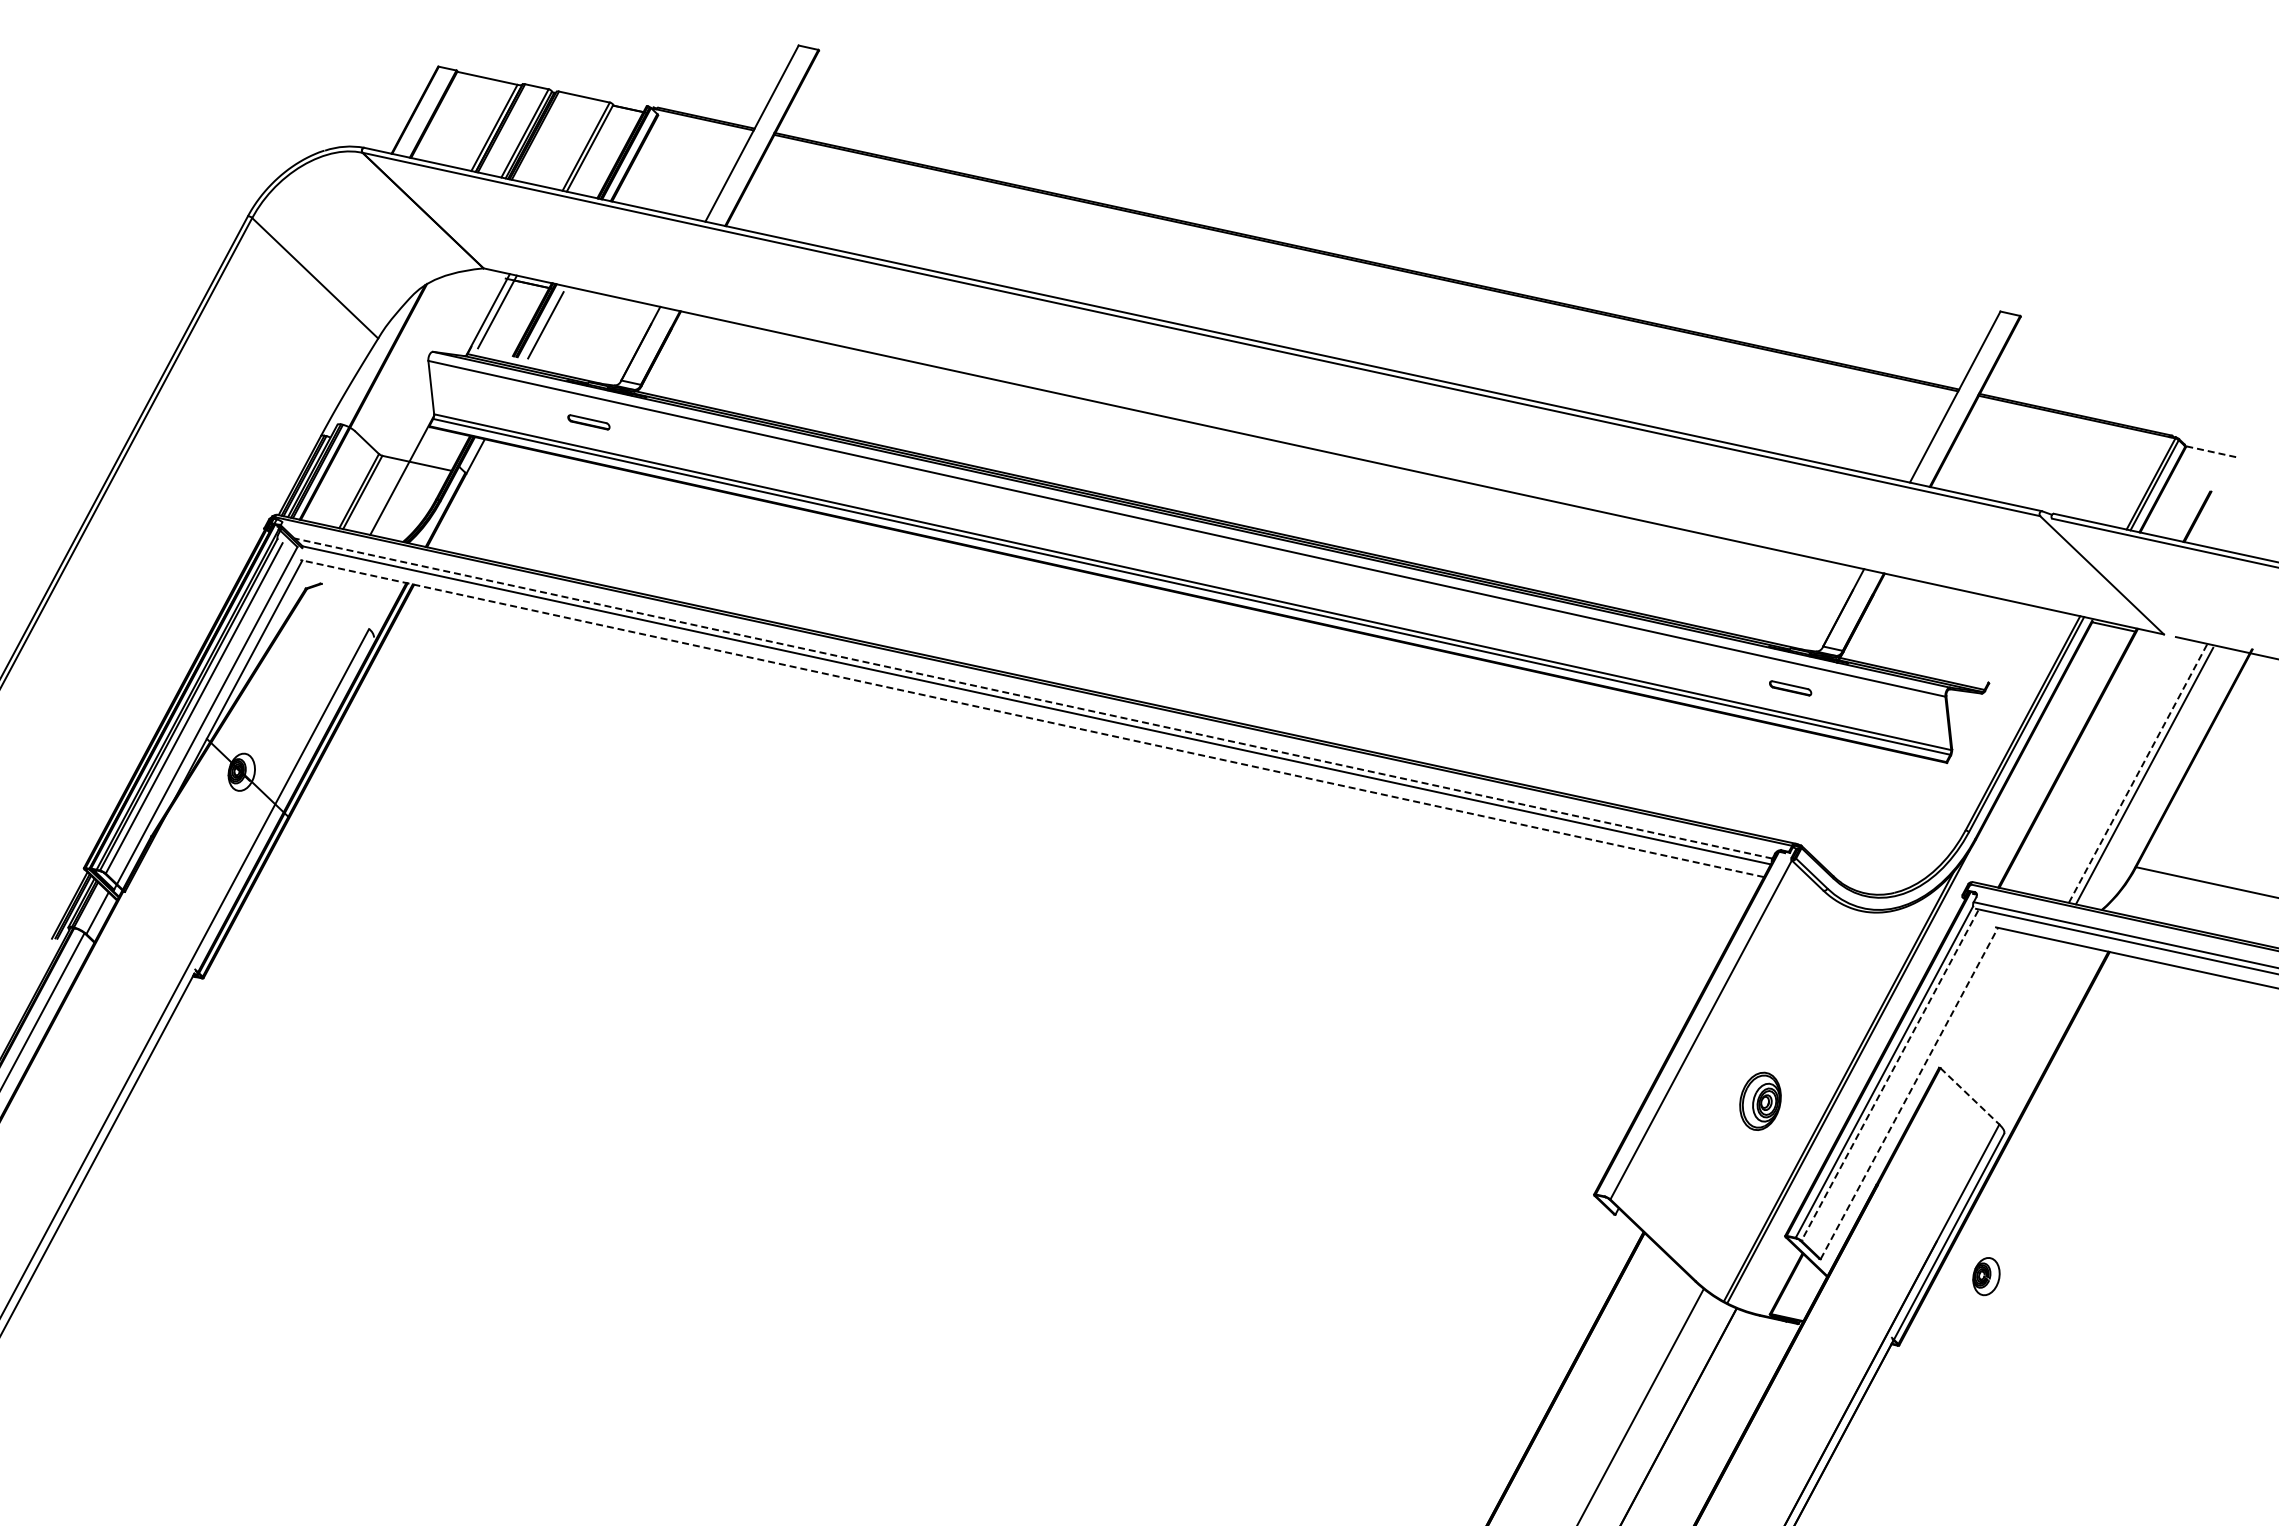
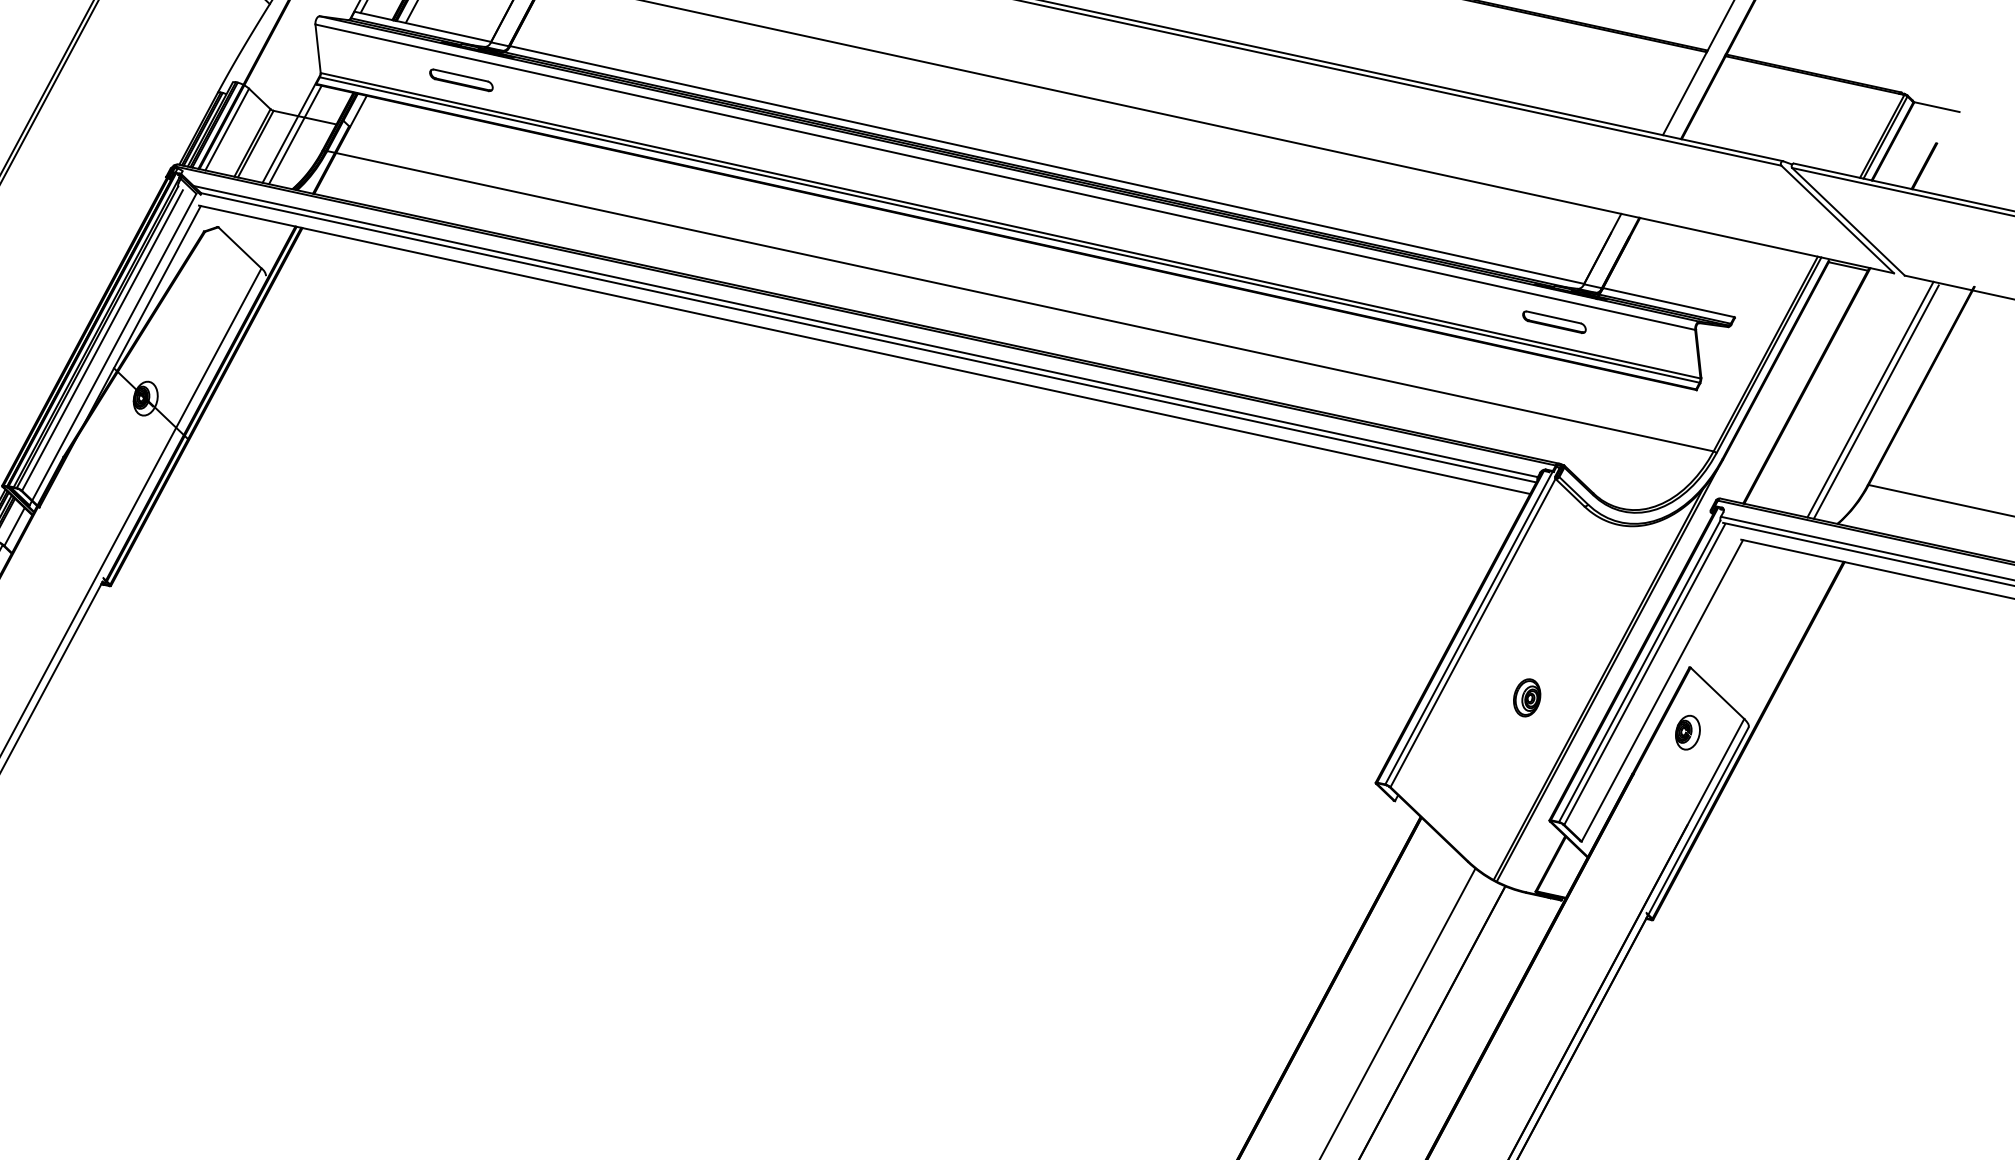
line: (546, 363) -> (422, 26), added
part: (588, 422) -> (461, 80), size x1.67
line: (2211, 451) -> (1937, 106), dashed -> solid
line: (331, 476) -> (227, 129), added
line: (406, 482) -> (295, 135), added
line: (1232, 515) -> (1046, 165), added
line: (2113, 577) -> (1848, 221), added
line: (345, 606) -> (240, 247), added
line: (1202, 664) -> (1019, 300), added
line: (1916, 666) -> (1668, 302), added
part: (1790, 688) -> (1554, 322), size x1.67
line: (1032, 698) -> (864, 331), dashed -> solid
line: (1032, 718) -> (864, 349), dashed -> solid
line: (2138, 773) -> (1870, 399), dashed -> solid
line: (1696, 1024) -> (1468, 628), added
line: (1889, 1076) -> (1644, 675), dashed -> solid
line: (1909, 1093) -> (1662, 690), dashed -> solid
line: (1969, 1096) -> (1717, 693), dashed -> solid
part: (1760, 1100) -> (1527, 697), size x0.71
part: (1986, 1276) -> (1687, 732), moved

